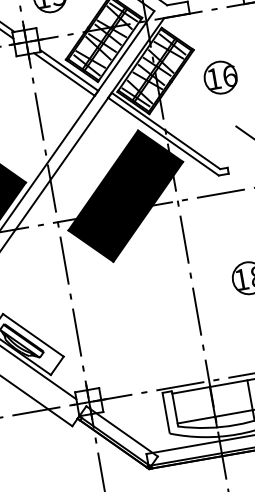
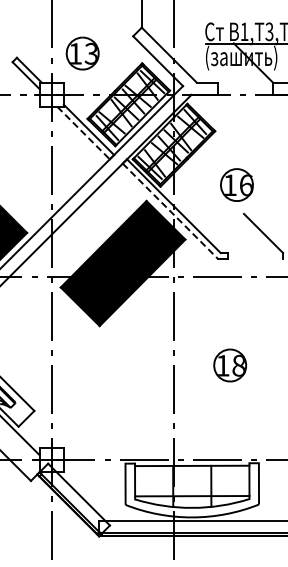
line: (64, 74) -> (83, 133), solid -> dashed
part: (220, 77) -> (236, 184), moved
line: (163, 136) -> (170, 211), solid -> dashed

